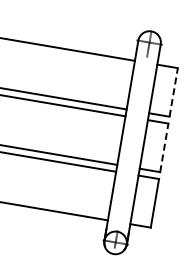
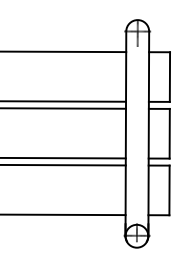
line: (173, 92) -> (169, 77), dashed -> solid
line: (164, 147) -> (169, 133), dashed -> solid

